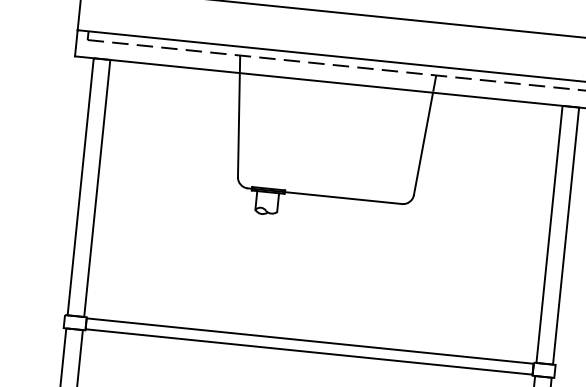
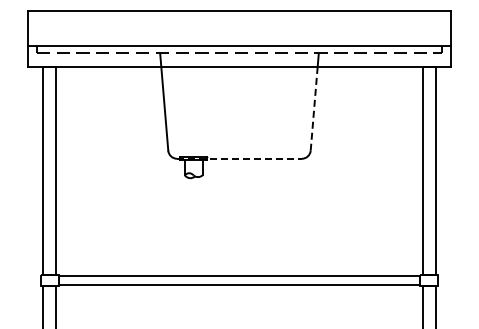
line: (423, 143) -> (314, 108), solid -> dashed
line: (324, 195) -> (239, 158), solid -> dashed

